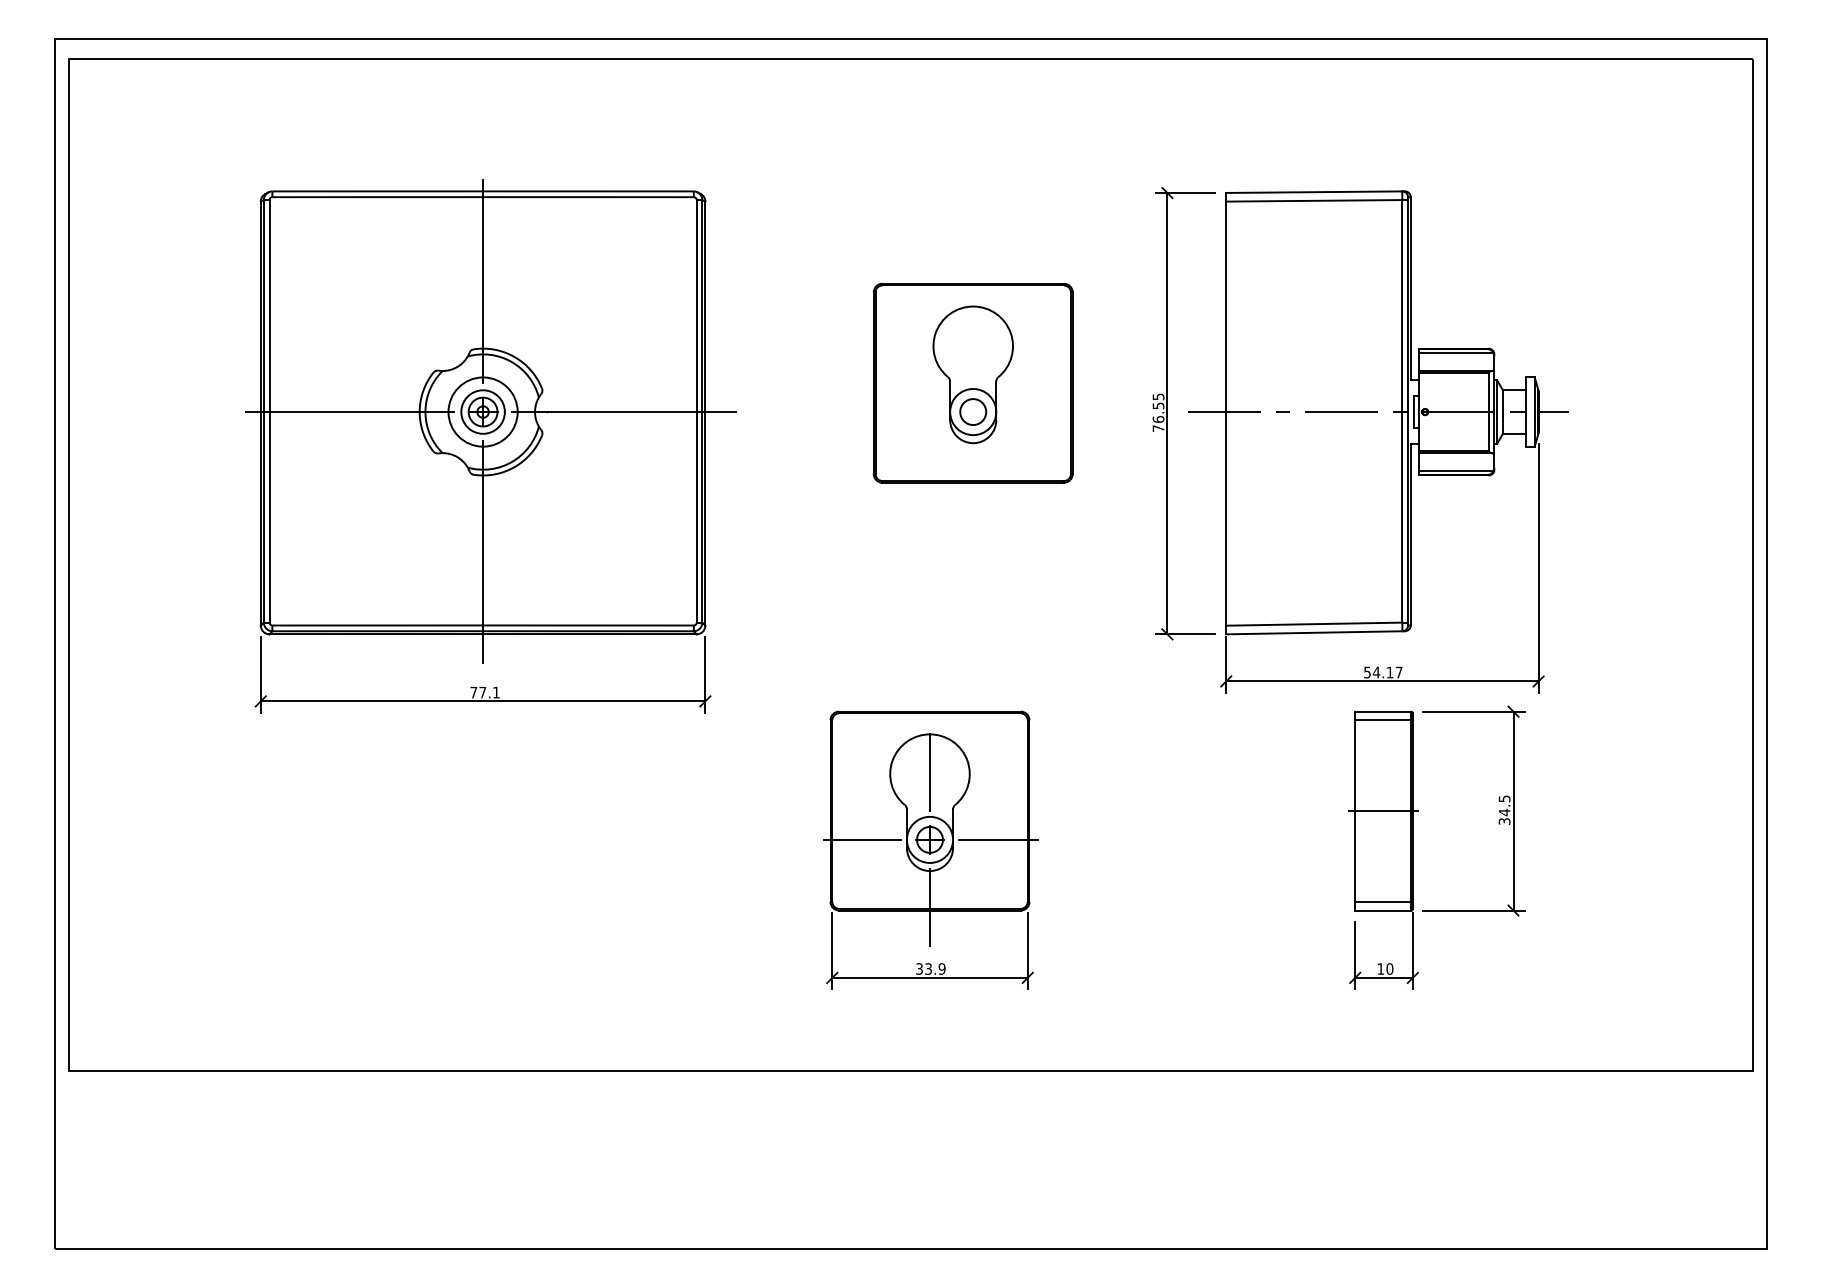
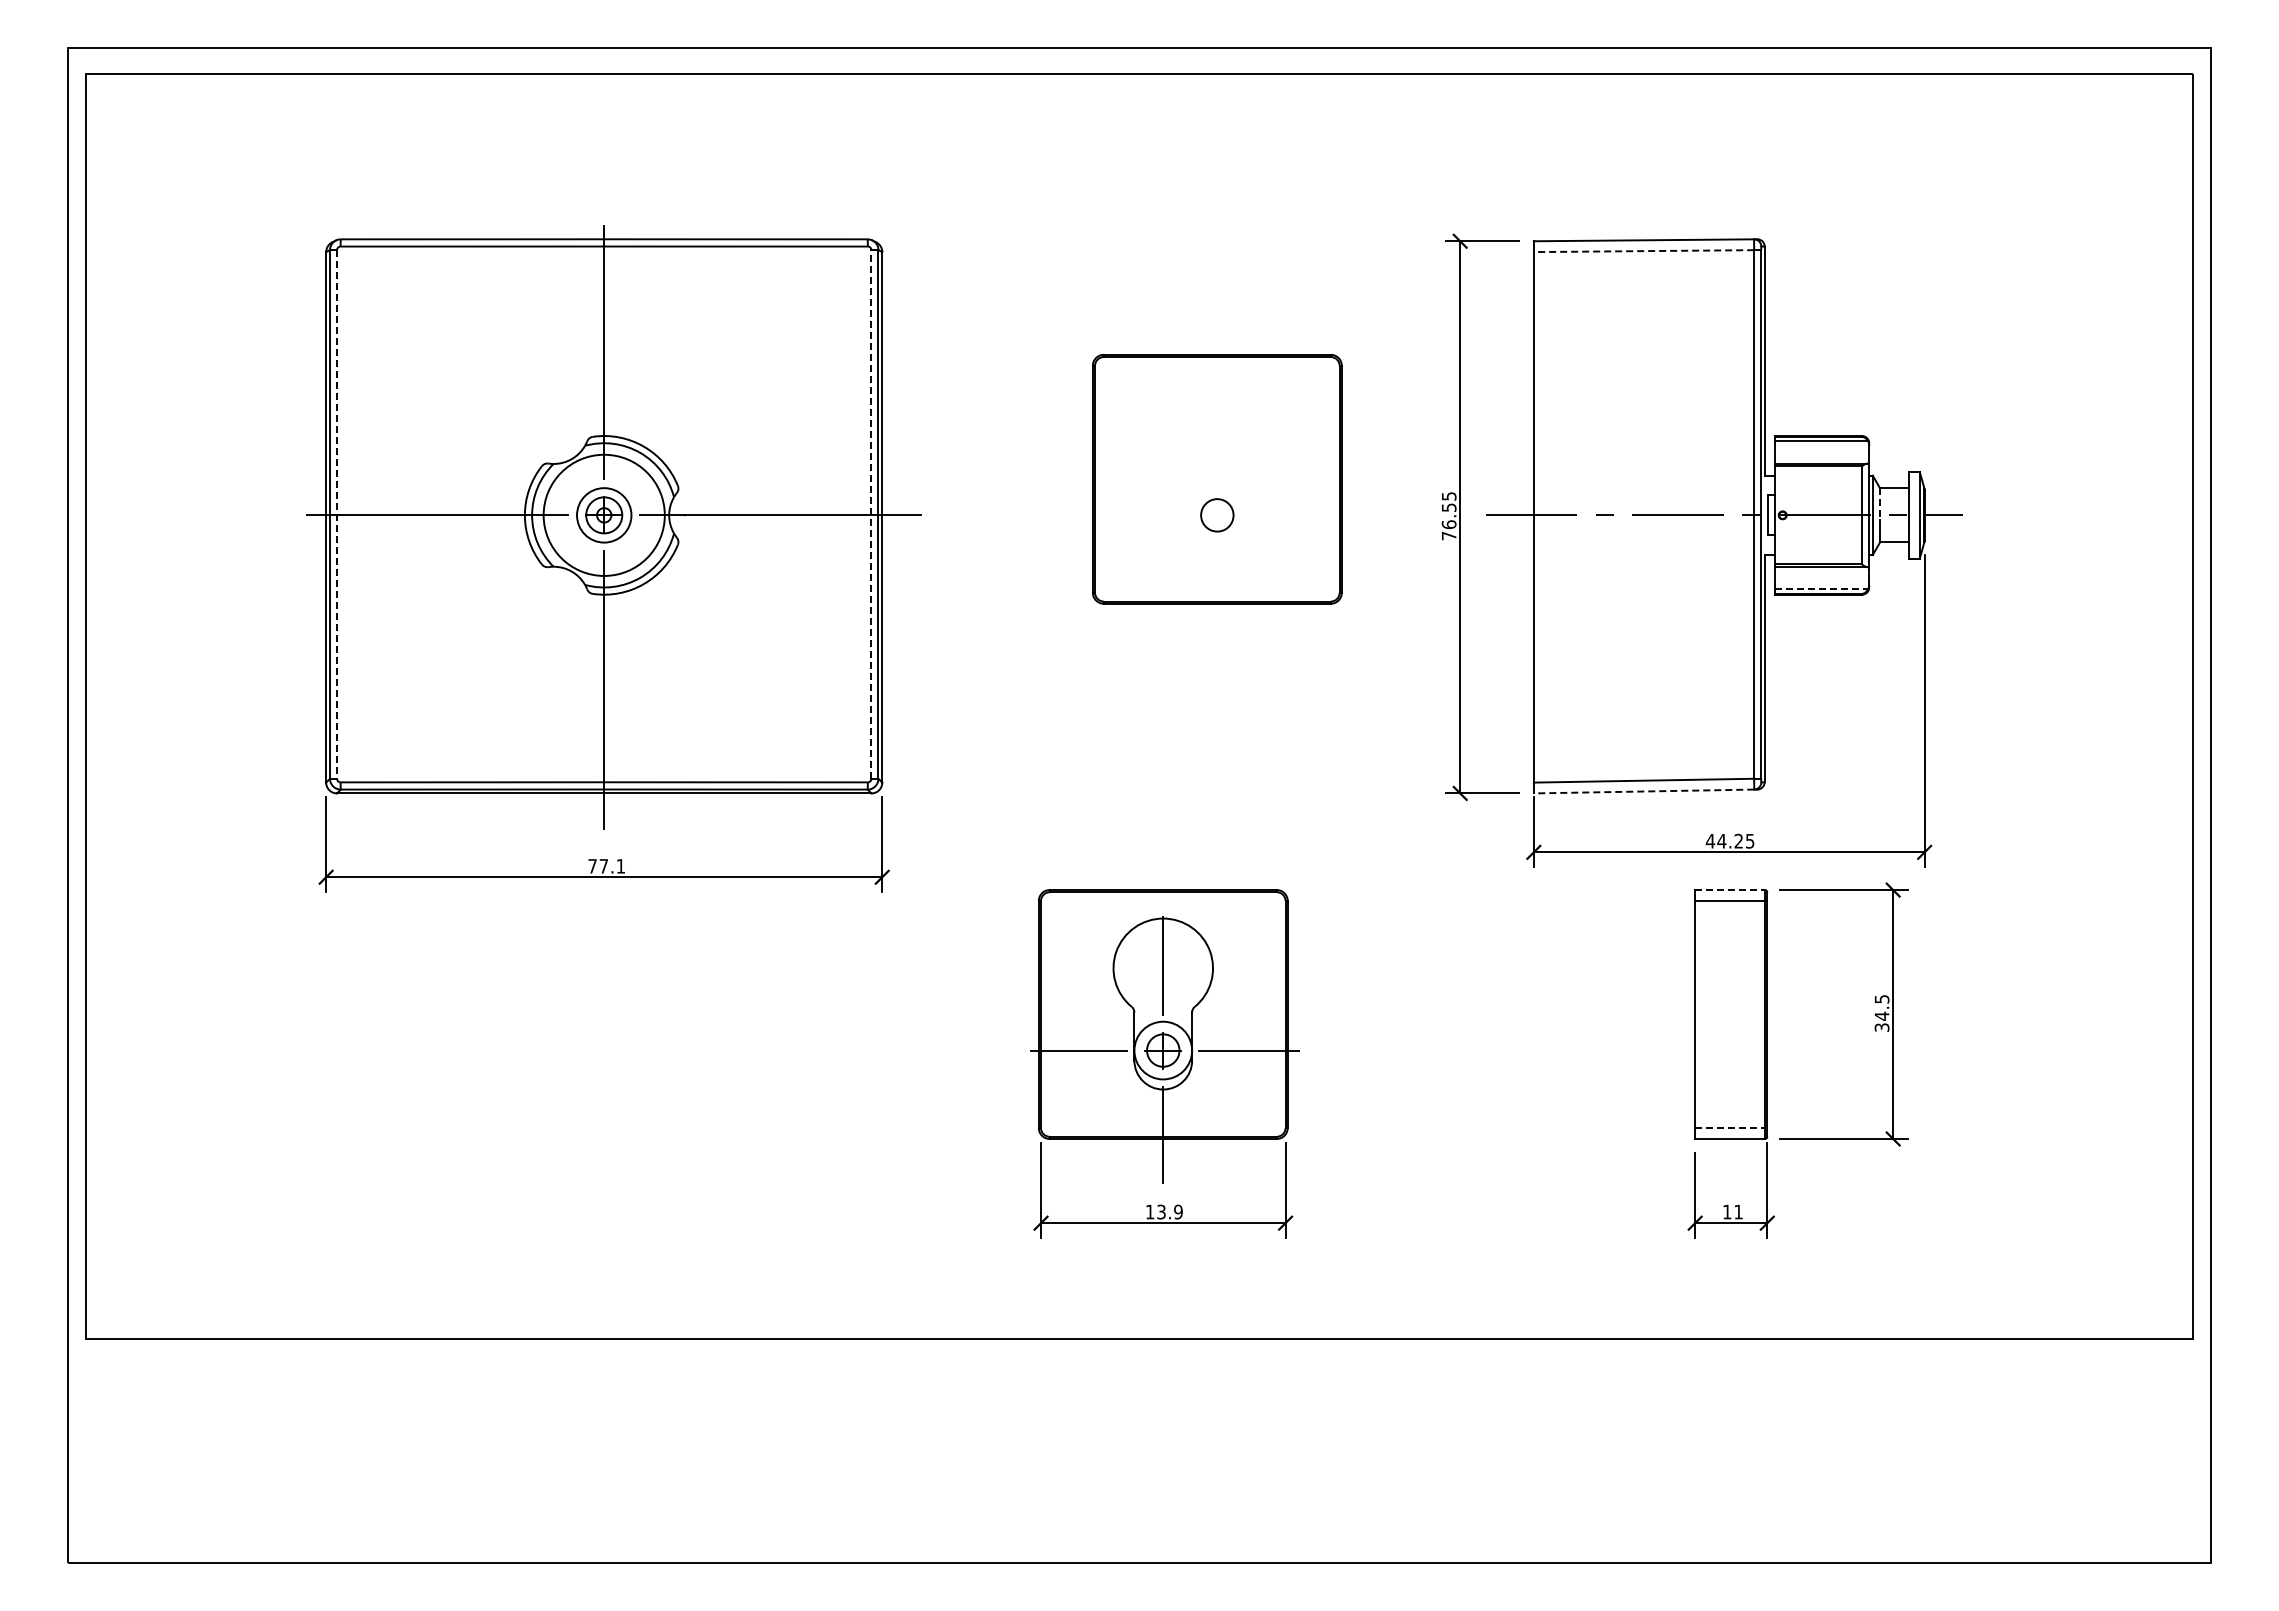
line: (1313, 201) -> (1643, 251), solid -> dashed
part: (972, 374) -> (1216, 468), removed
line: (1503, 403) -> (1880, 504), solid -> dashed
line: (696, 410) -> (871, 513), solid -> dashed
line: (269, 411) -> (337, 514), solid -> dashed
circle: (482, 412) -> (603, 515), size x1.4
line: (1456, 471) -> (1822, 589), solid -> dashed
line: (1313, 632) -> (1643, 791), solid -> dashed
text: (1382, 671) -> (1729, 840), 54.17 -> 44.25
line: (1383, 711) -> (1730, 890), solid -> dashed
line: (1382, 811) -> (1729, 1014), removed
line: (1383, 902) -> (1730, 1128), solid -> dashed
text: (919, 968) -> (1150, 1211), 33.9 -> 13.9
text: (1389, 968) -> (1738, 1211), 10 -> 11

